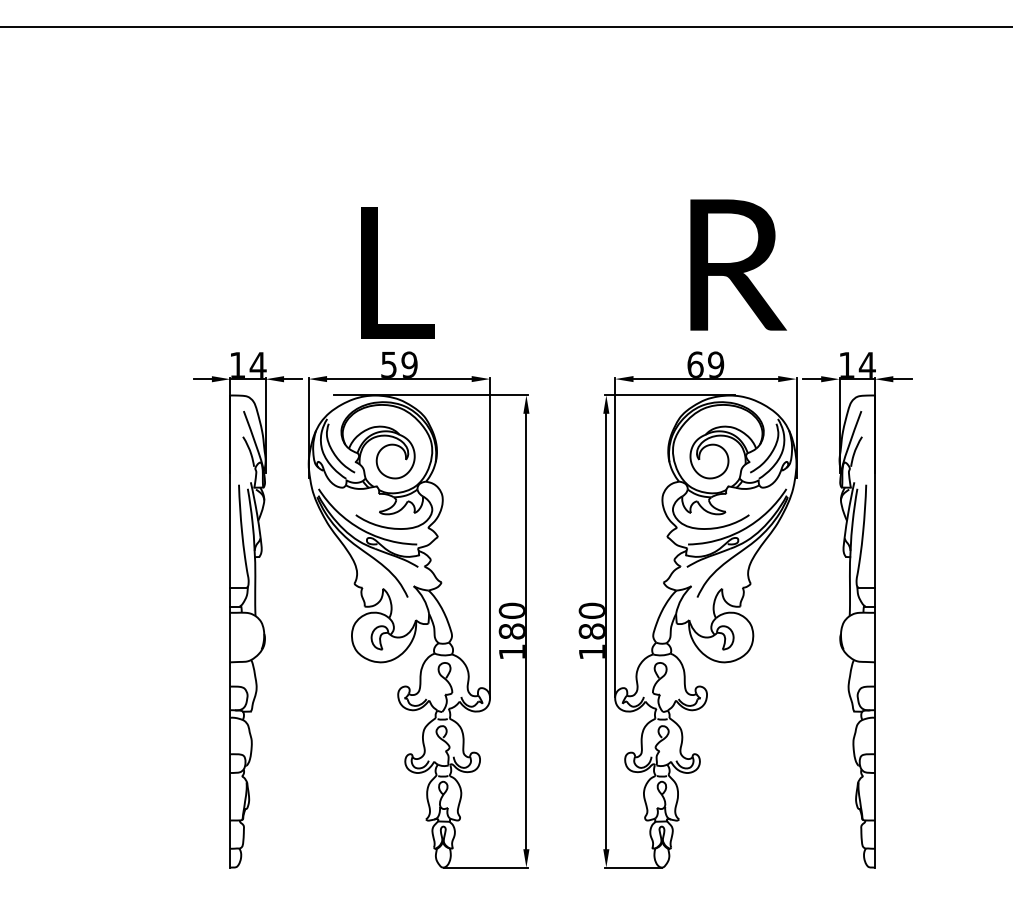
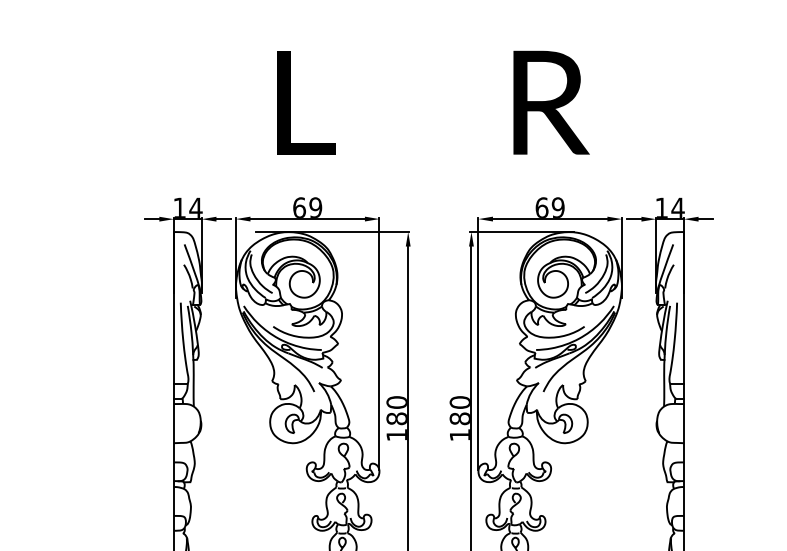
text: (738, 264) -> (551, 102), moved
text: (397, 272) -> (306, 102), moved
text: (389, 364) -> (299, 207), 59 -> 69

